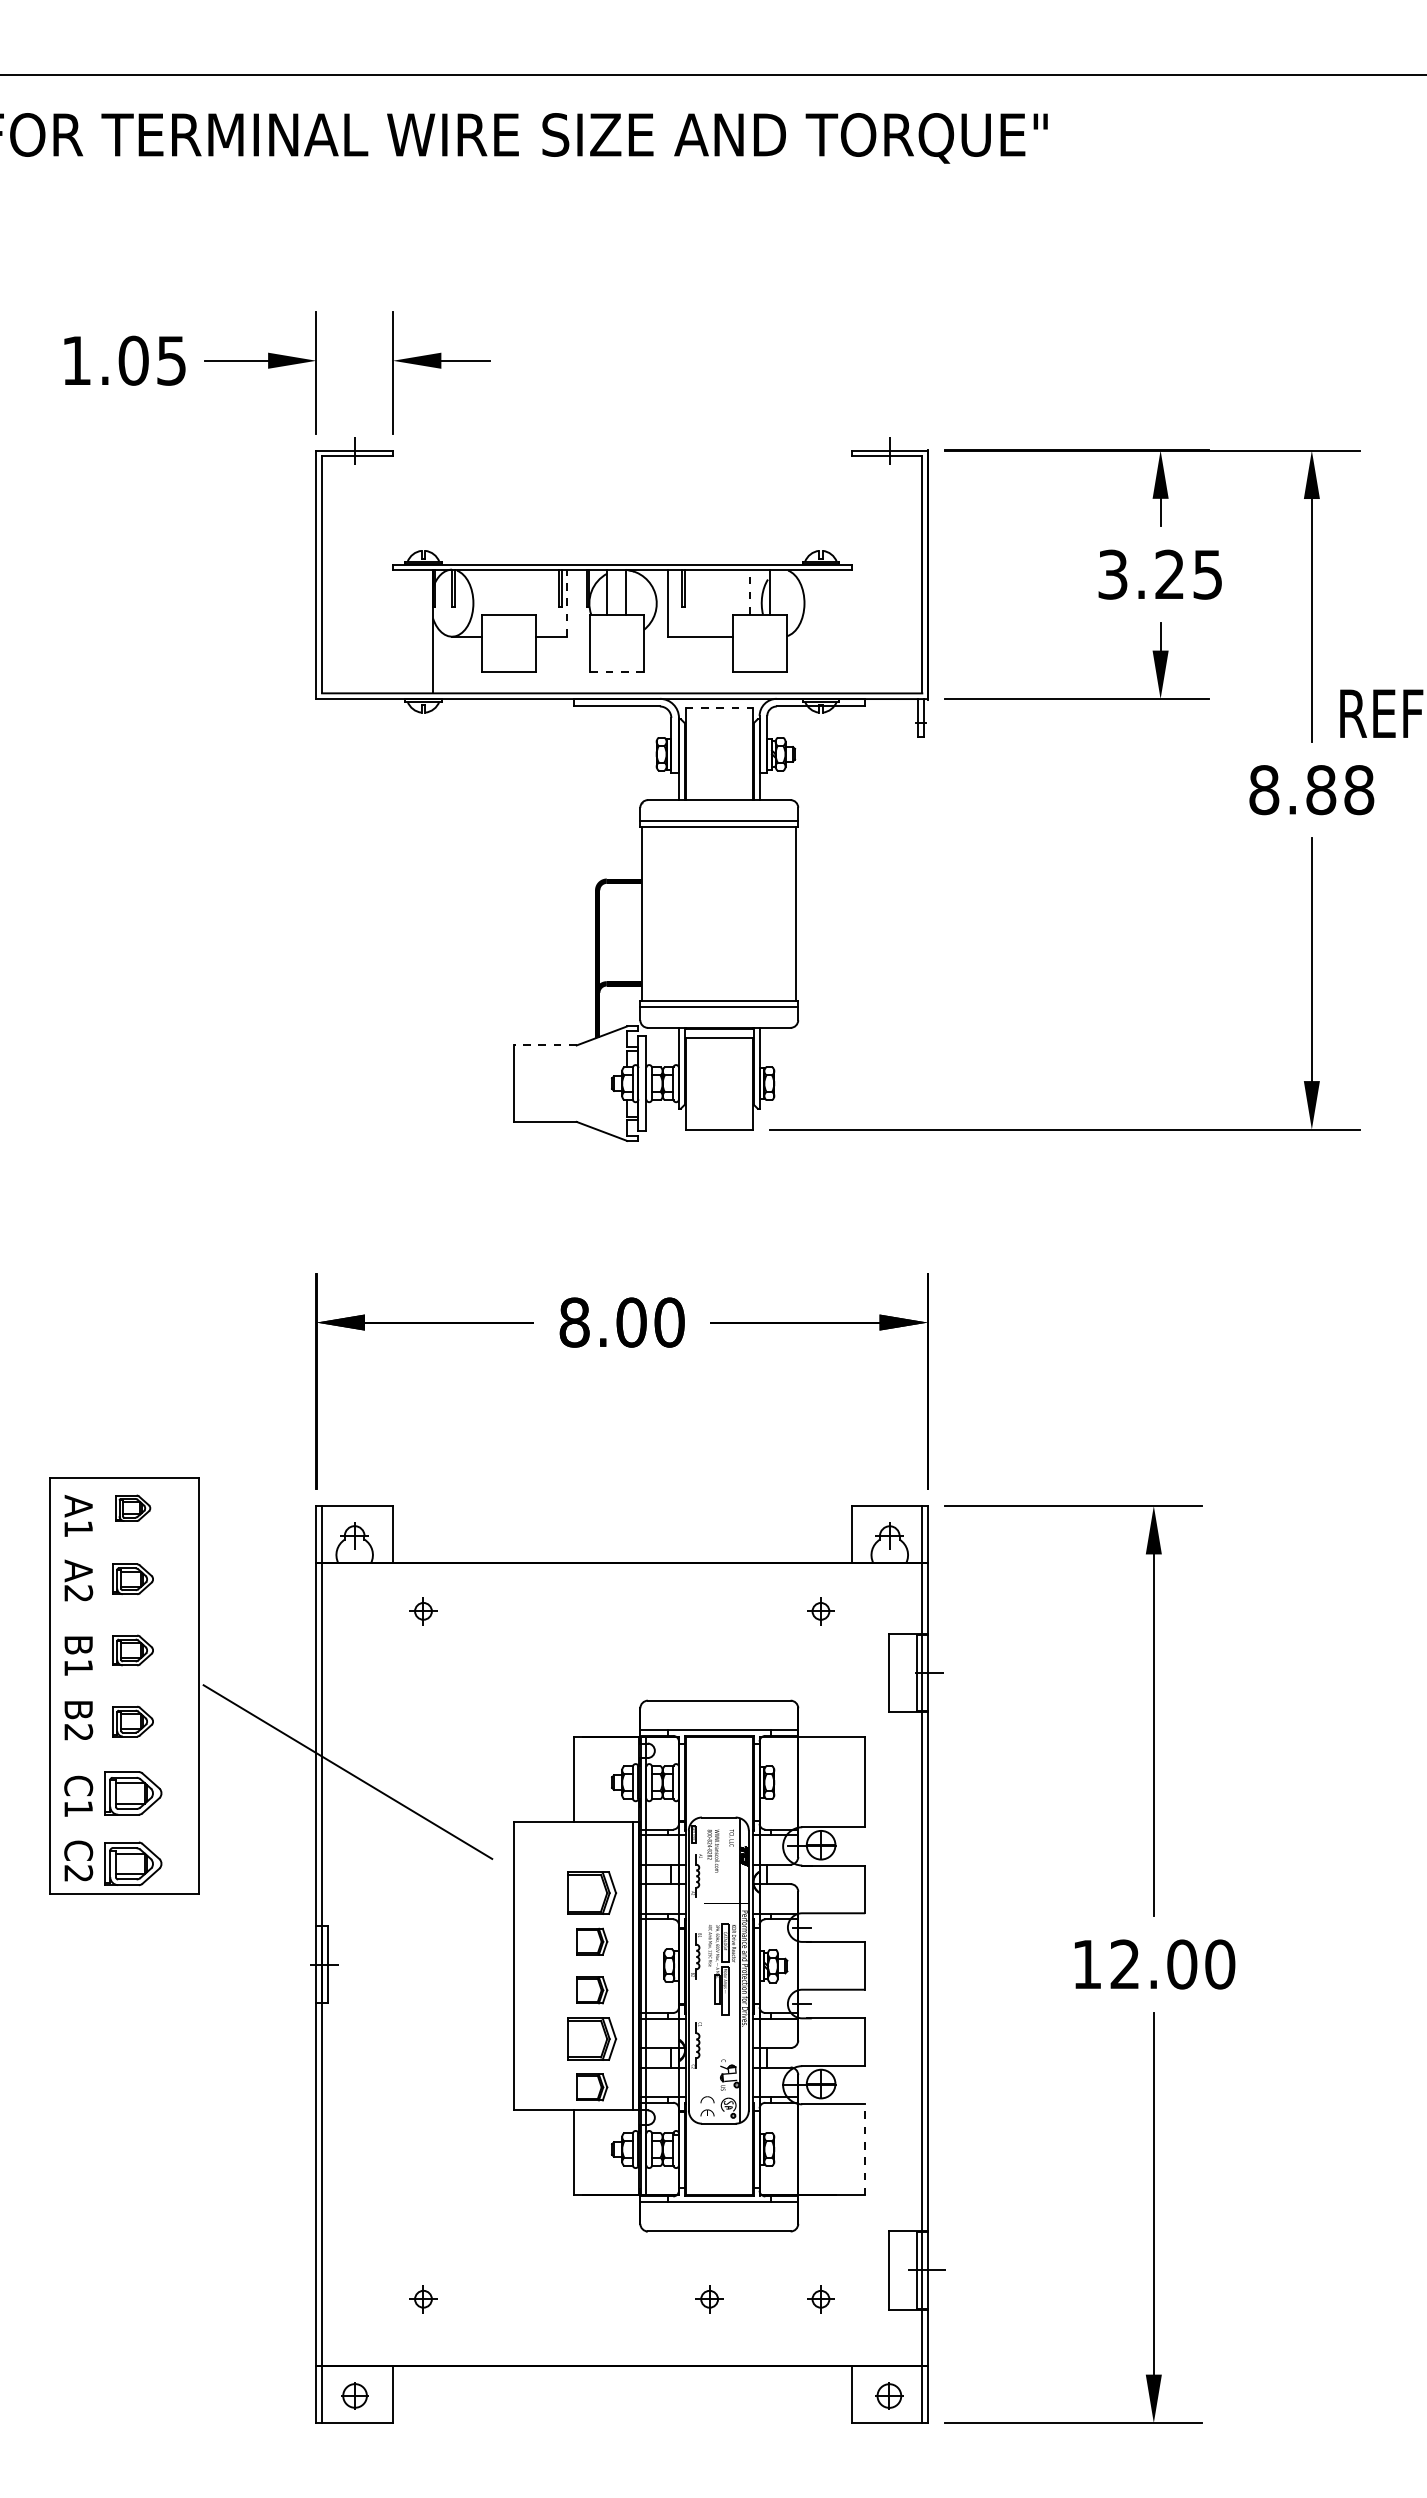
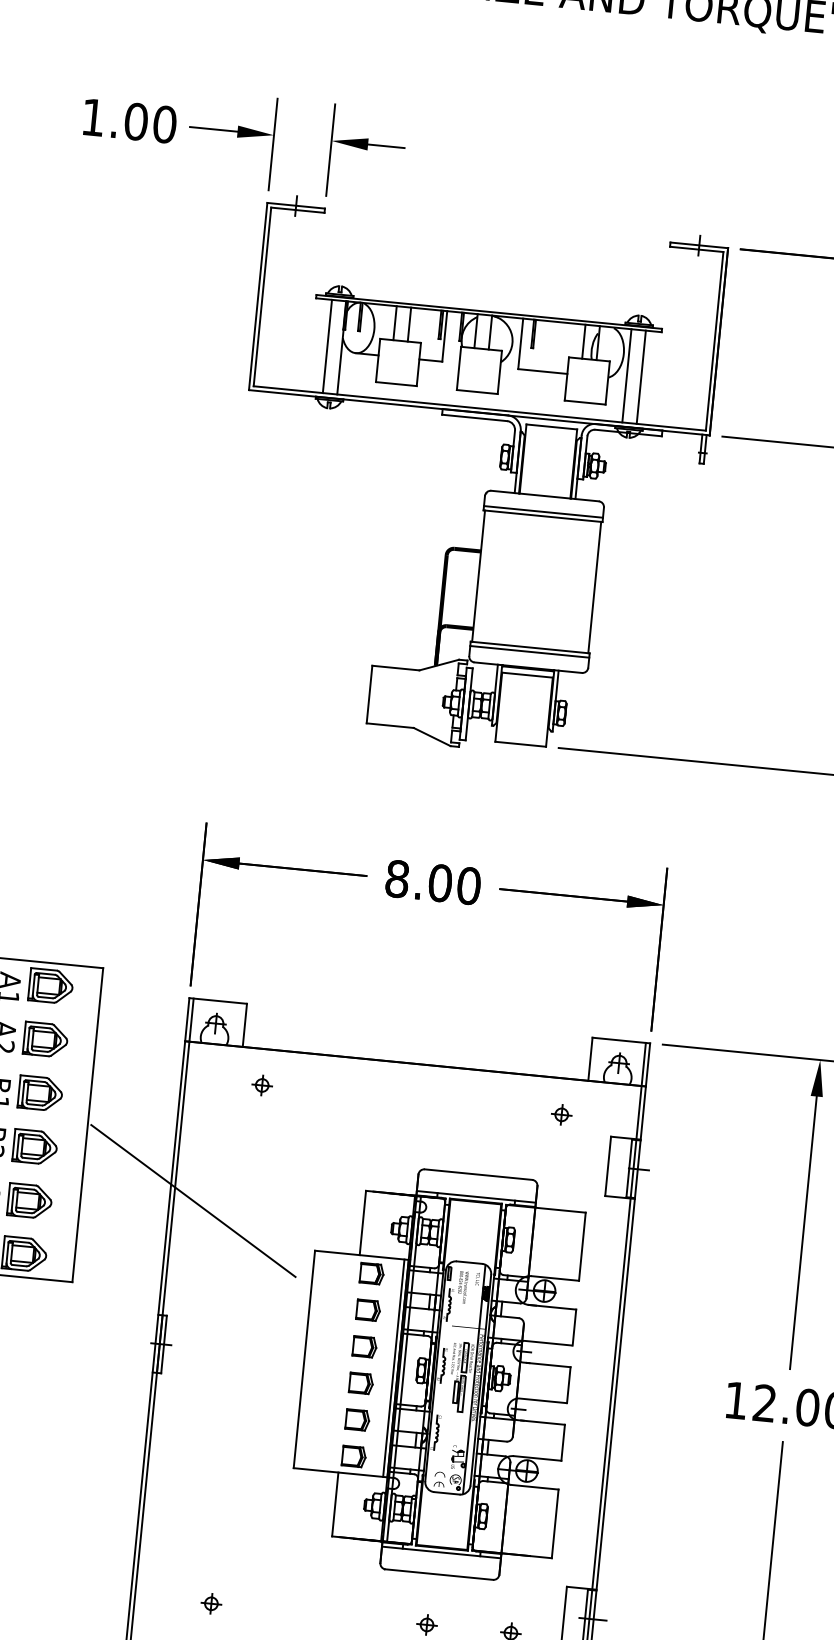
text: (171, 360) -> (164, 124), 1.05 -> 1.00
line: (499, 591) -> (394, 322), added
line: (518, 591) -> (409, 324), added
line: (750, 592) -> (583, 341), dashed -> solid
line: (566, 603) -> (444, 336), dashed -> solid
line: (413, 631) -> (327, 346), added
line: (811, 631) -> (626, 375), added
line: (830, 631) -> (641, 377), added
line: (616, 672) -> (477, 392), dashed -> solid
line: (719, 708) -> (551, 427), dashed -> solid
line: (544, 1045) -> (395, 668), dashed -> solid
part: (133, 1508) -> (51, 986), size x1.67
part: (133, 1579) -> (46, 1040), size x1.43
part: (133, 1650) -> (40, 1093), size x1.43
part: (133, 1721) -> (35, 1147), size x1.43
part: (592, 1844) -> (372, 1273), added
part: (592, 1893) -> (368, 1310), size x0.62
part: (592, 2038) -> (358, 1419), size x0.62
line: (865, 2149) -> (555, 1523), dashed -> solid

